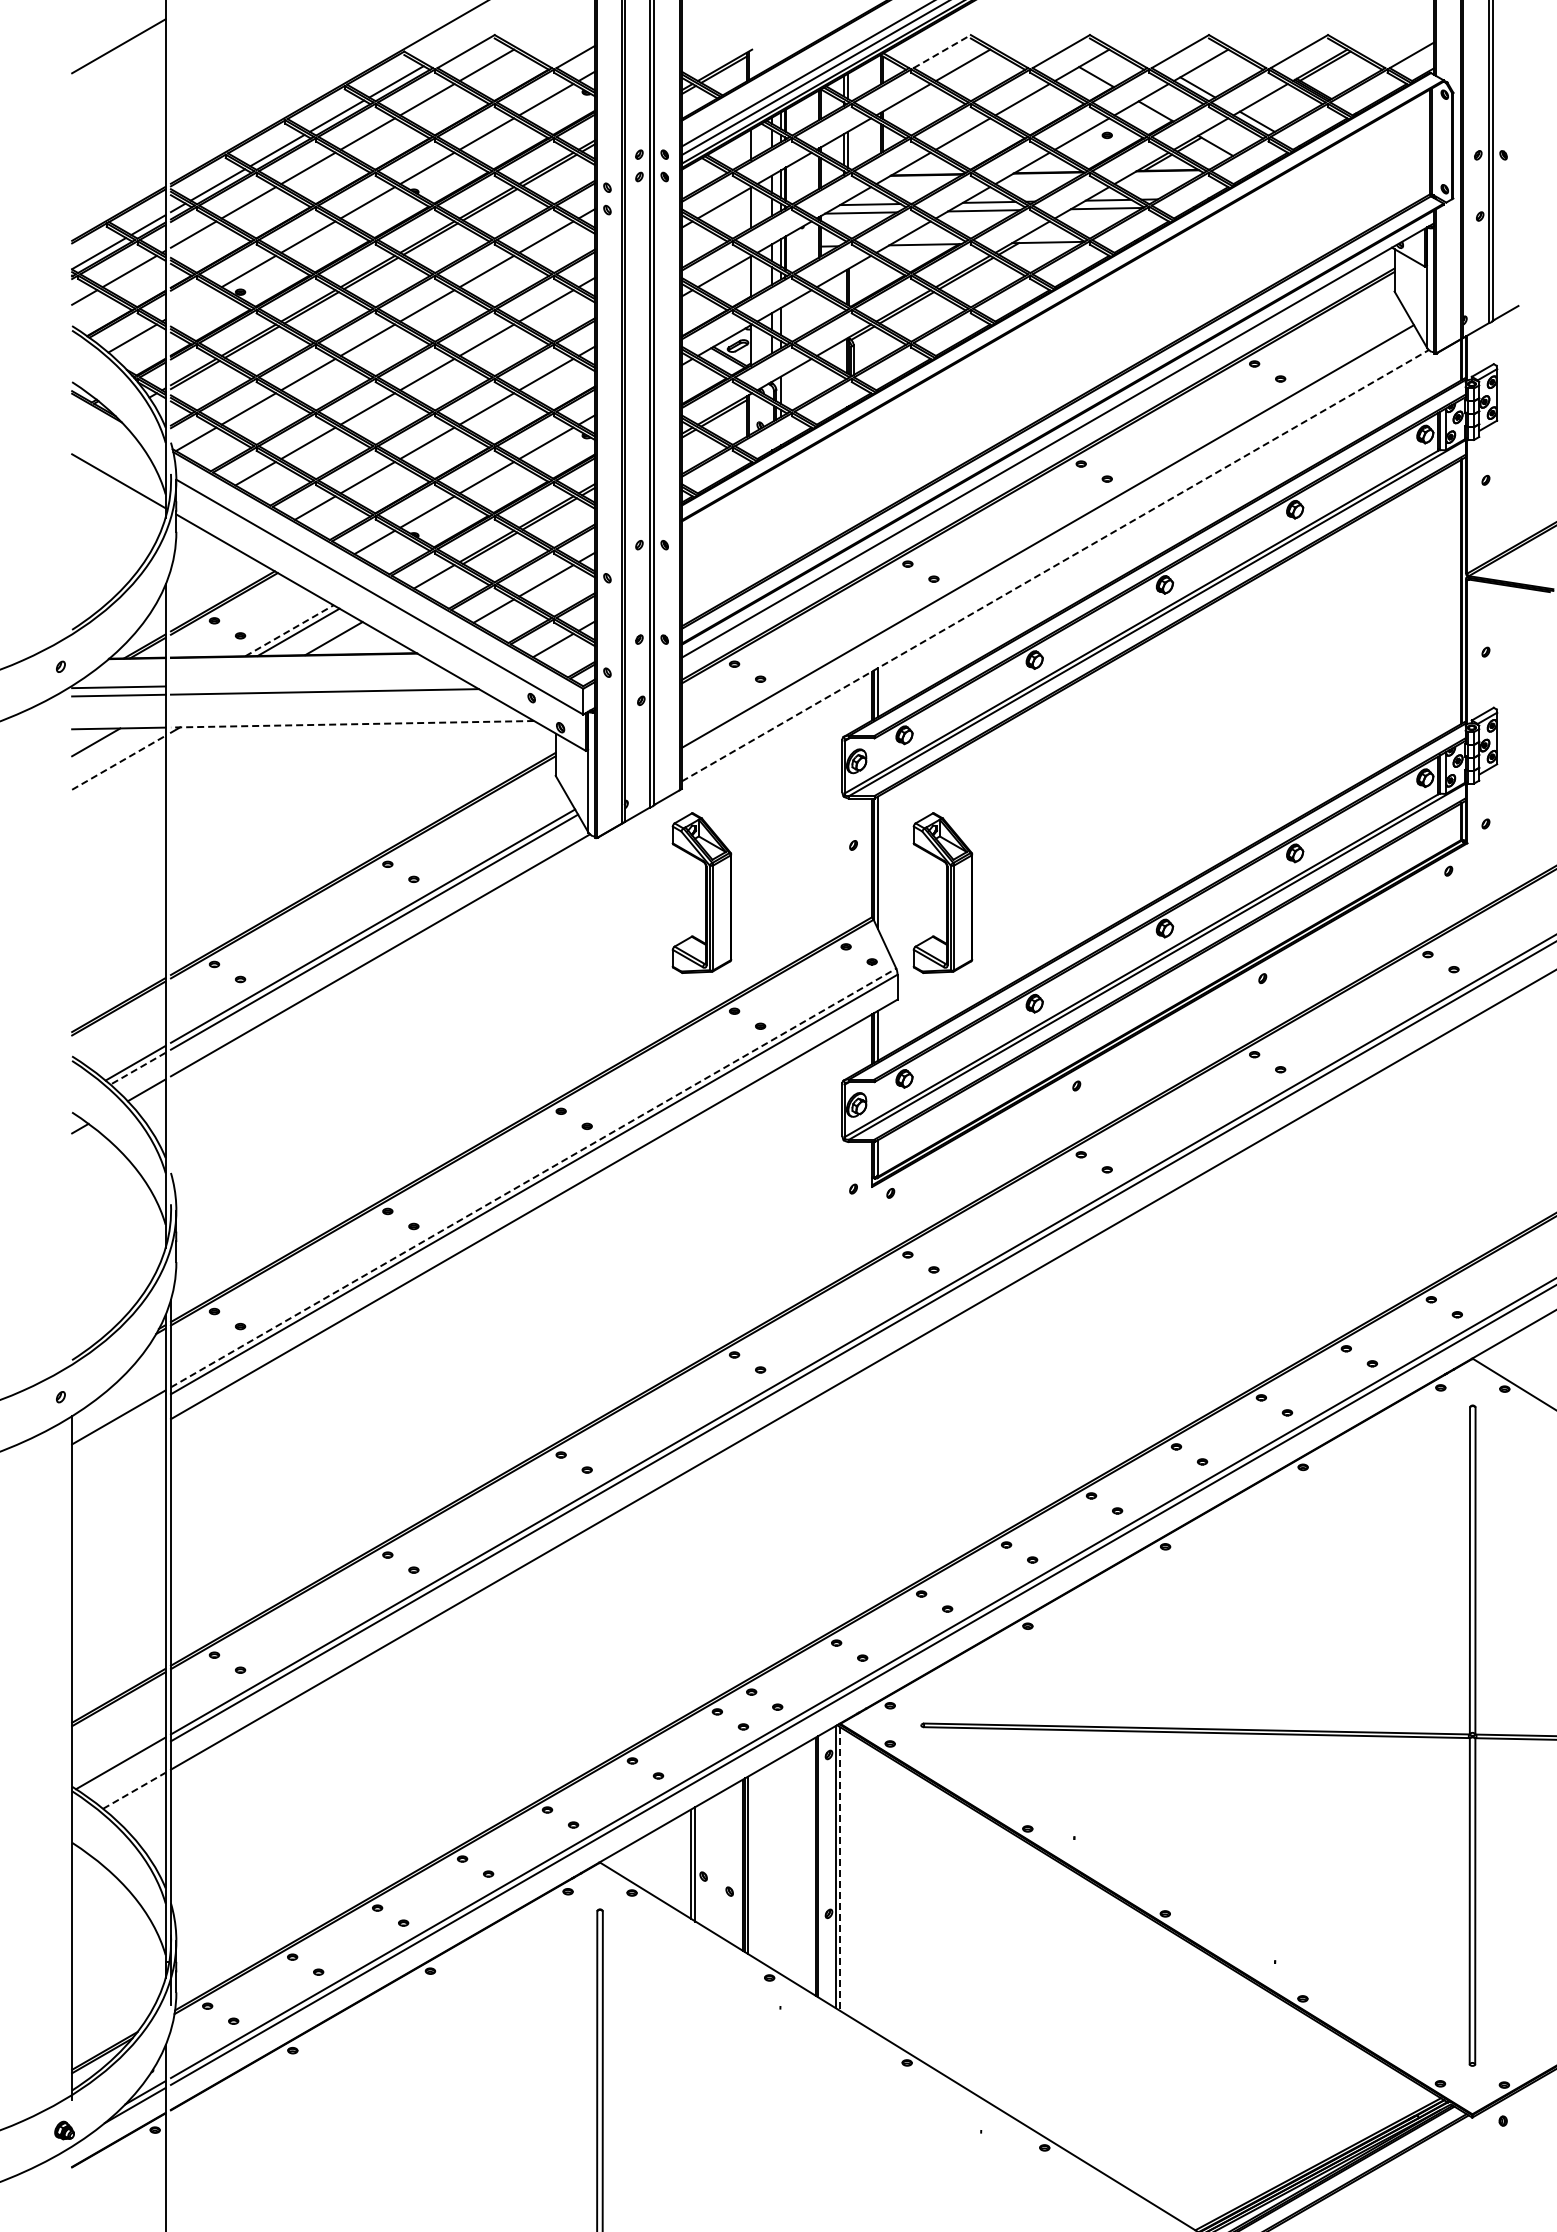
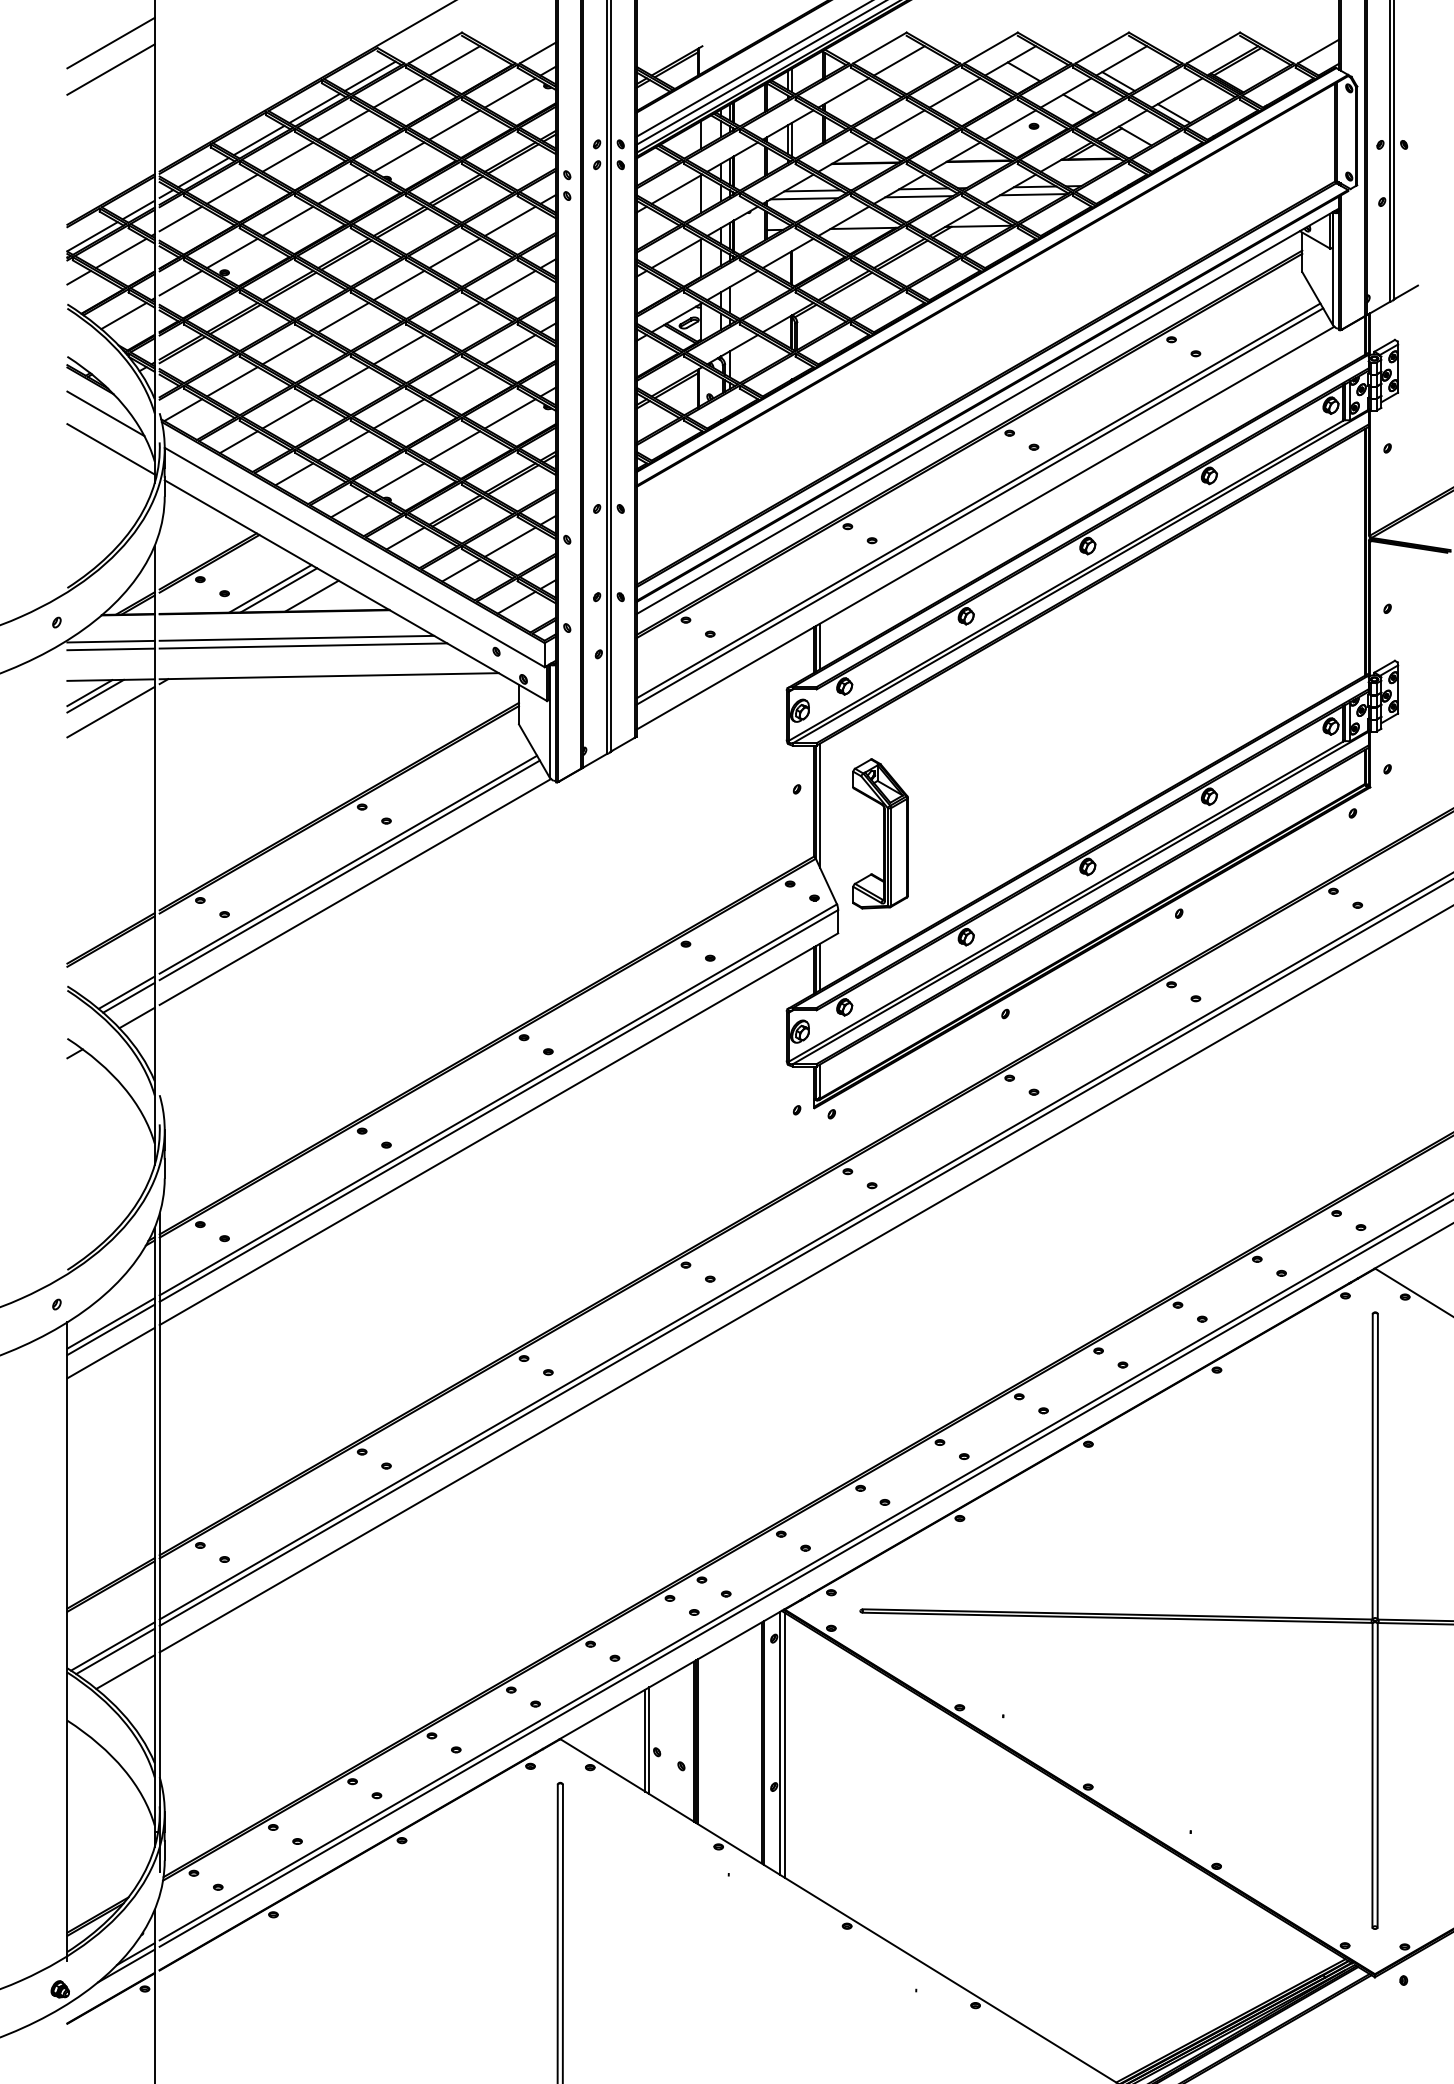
line: (942, 51) -> (880, 47), dashed -> solid
line: (118, 74) -> (110, 69), added
line: (193, 303) -> (180, 283), added
line: (113, 443) -> (106, 414), added
line: (1048, 542) -> (979, 506), added
line: (1055, 565) -> (985, 527), dashed -> solid
line: (289, 630) -> (270, 588), dashed -> solid
line: (317, 683) -> (296, 638), added
line: (352, 724) -> (329, 676), dashed -> solid
line: (102, 745) -> (95, 696), added
line: (119, 762) -> (111, 711), dashed -> solid
part: (701, 892) -> (655, 833), removed
line: (138, 1068) -> (129, 997), dashed -> solid
line: (533, 1177) -> (498, 1099), dashed -> solid
line: (118, 1424) -> (110, 1330), added
line: (118, 1449) -> (110, 1353), added
line: (123, 1768) -> (115, 1651), added
line: (134, 1790) -> (125, 1671), dashed -> solid
line: (840, 1869) -> (784, 1745), dashed -> solid

